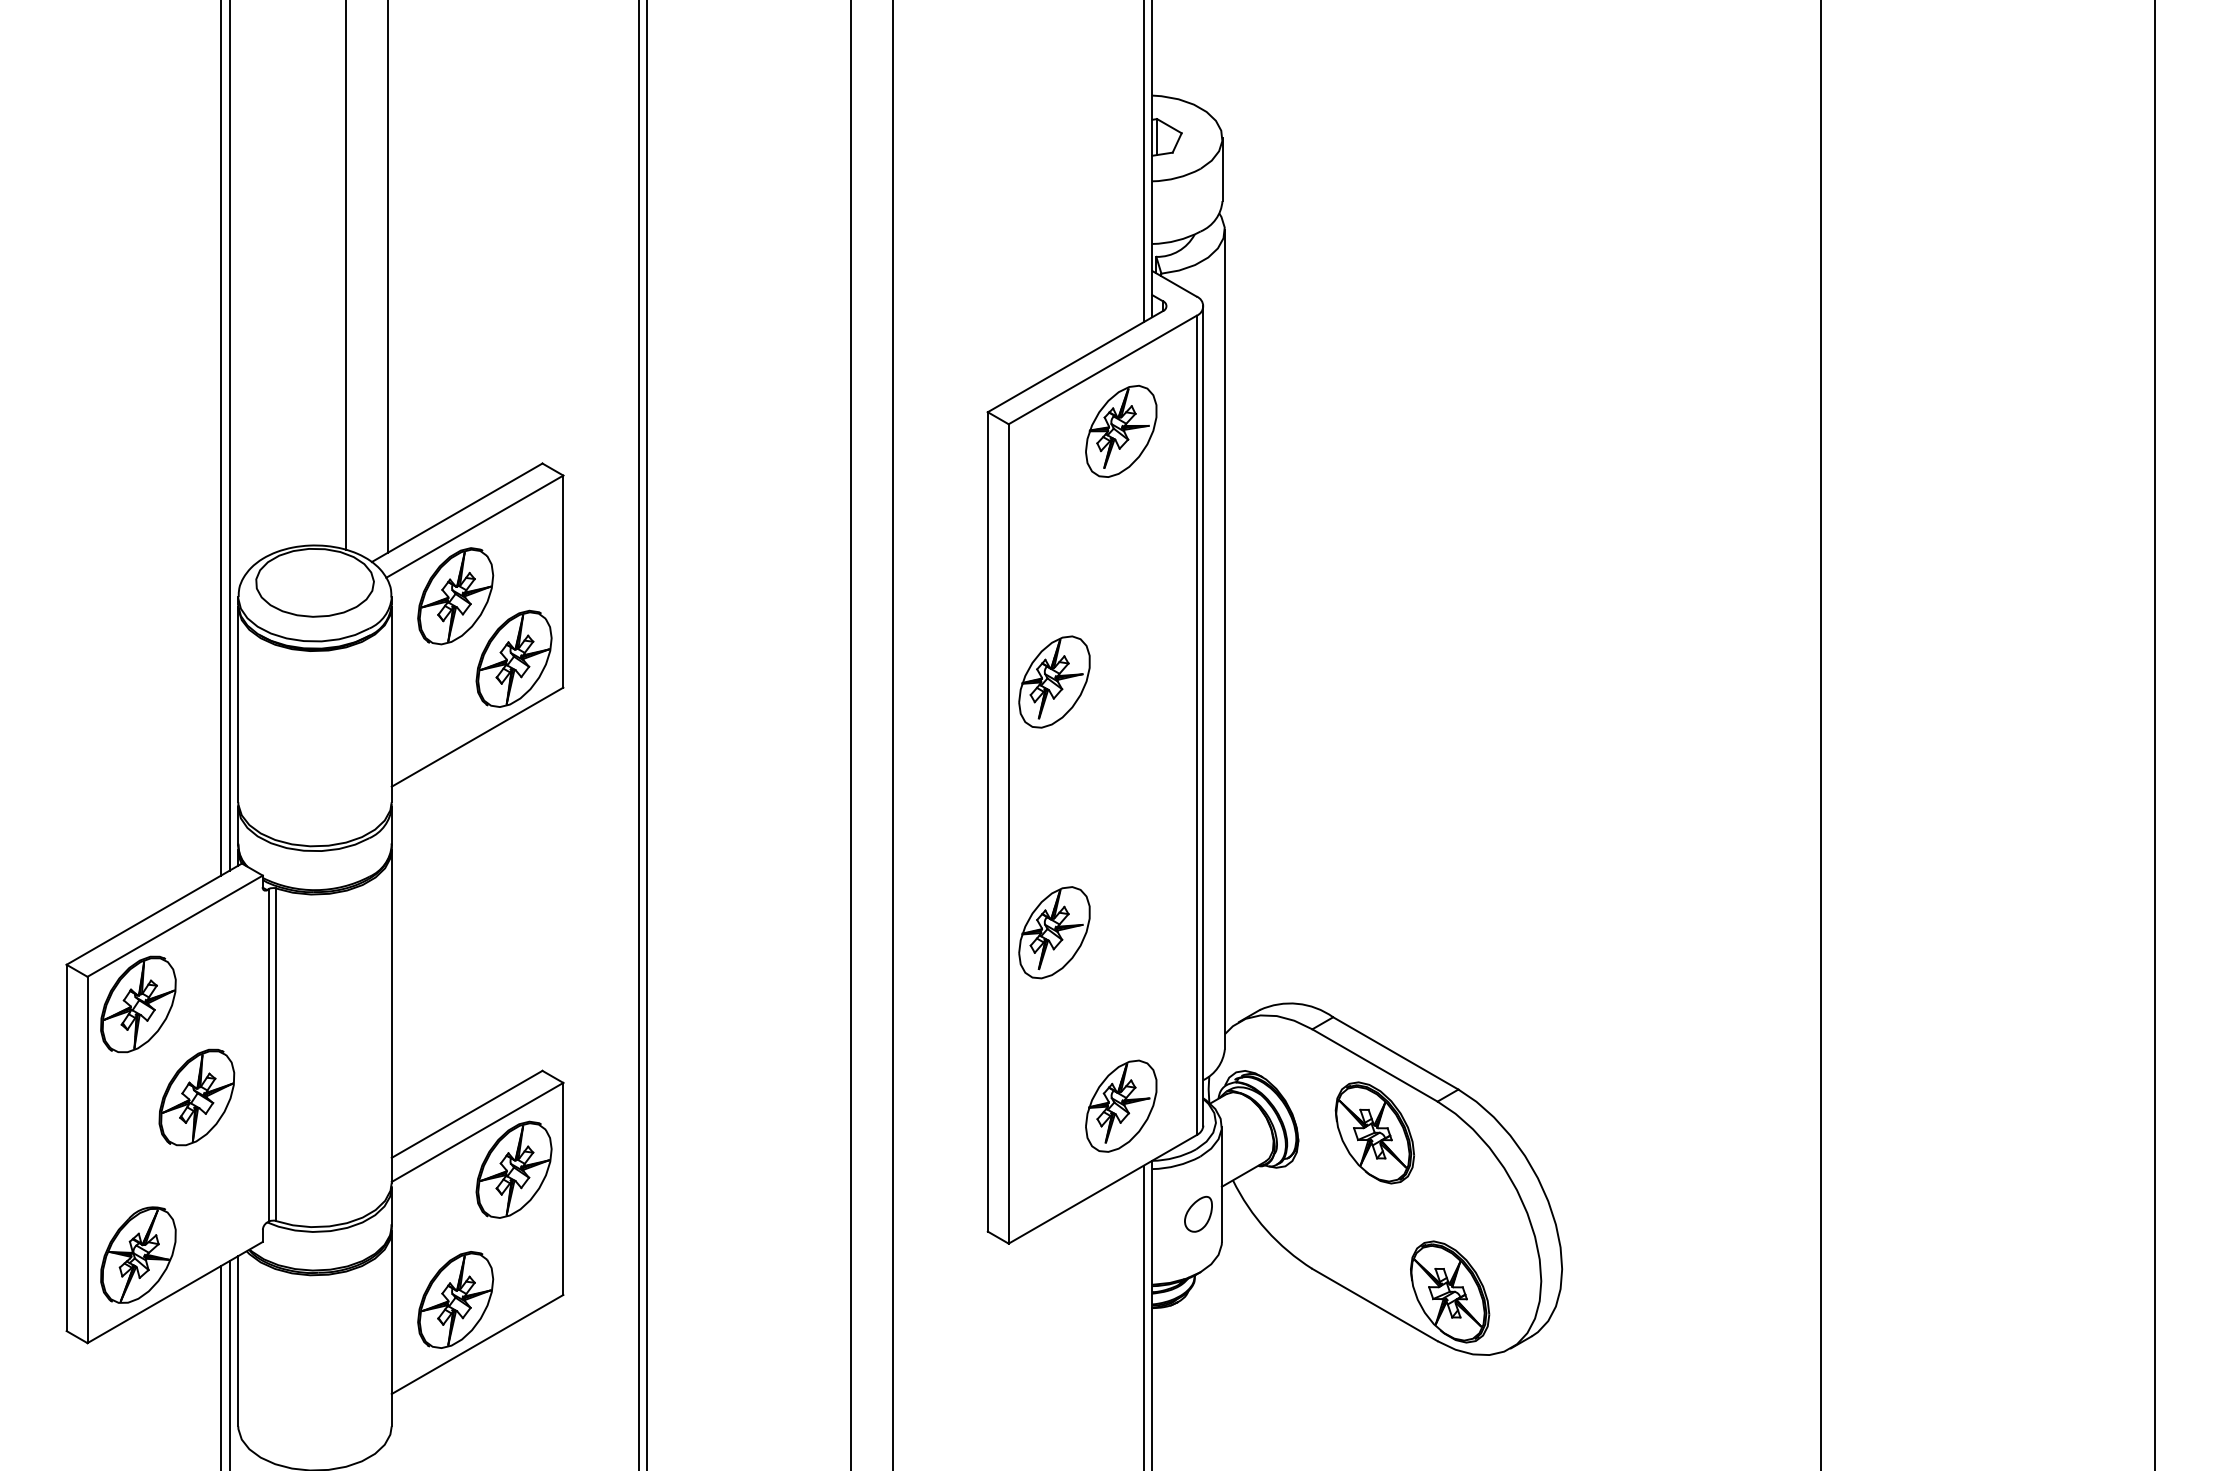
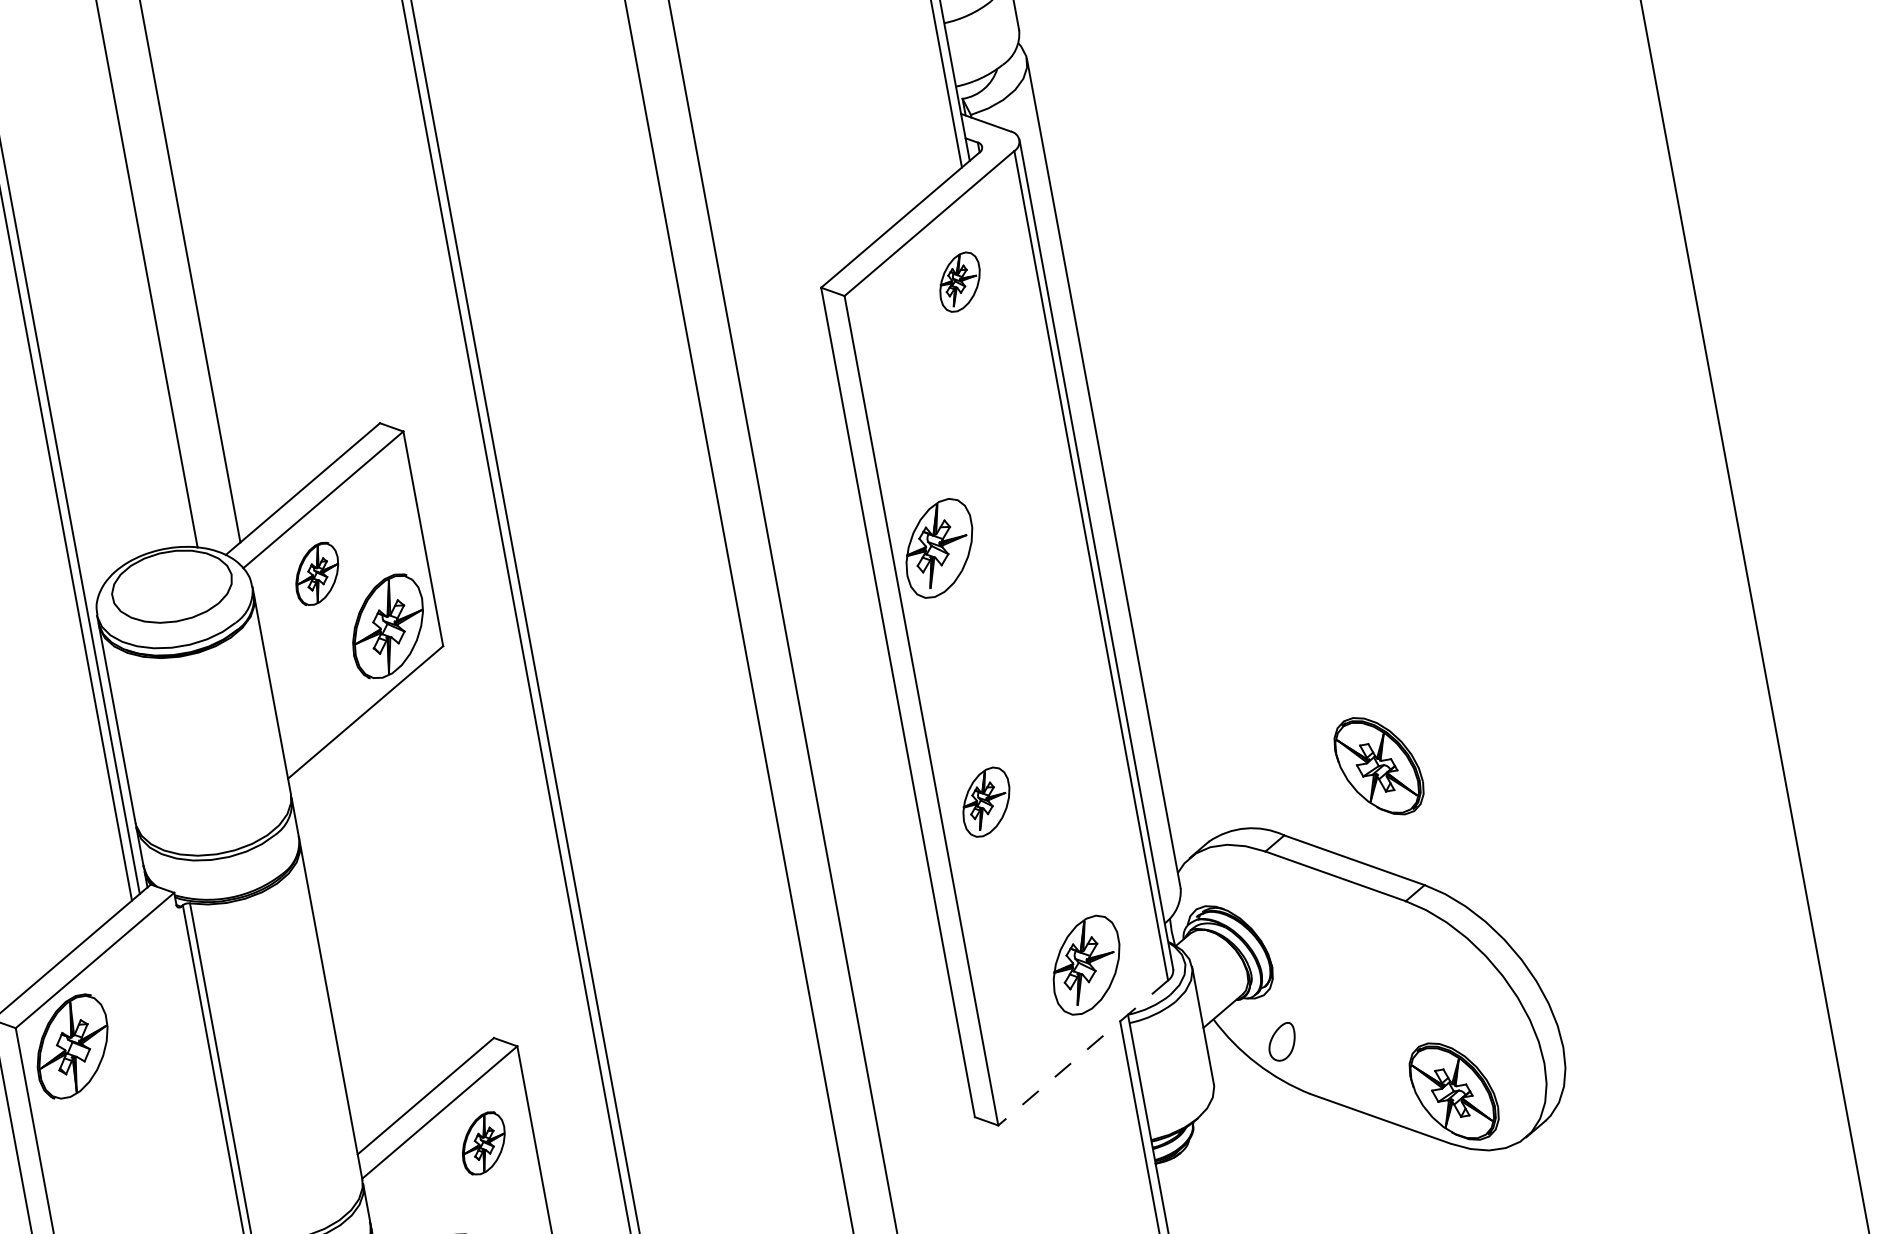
part: (1121, 431) -> (960, 282), size x0.6
part: (455, 596) -> (316, 574), size x0.6
part: (1054, 932) -> (986, 801), size x0.7
part: (196, 1097) -> (148, 1129), removed
part: (1374, 1132) -> (1378, 765), moved
part: (513, 1169) -> (483, 1143), size x0.6
line: (1102, 1189) -> (1083, 1053), solid -> dashed
part: (1198, 1213) -> (1281, 1041), moved

